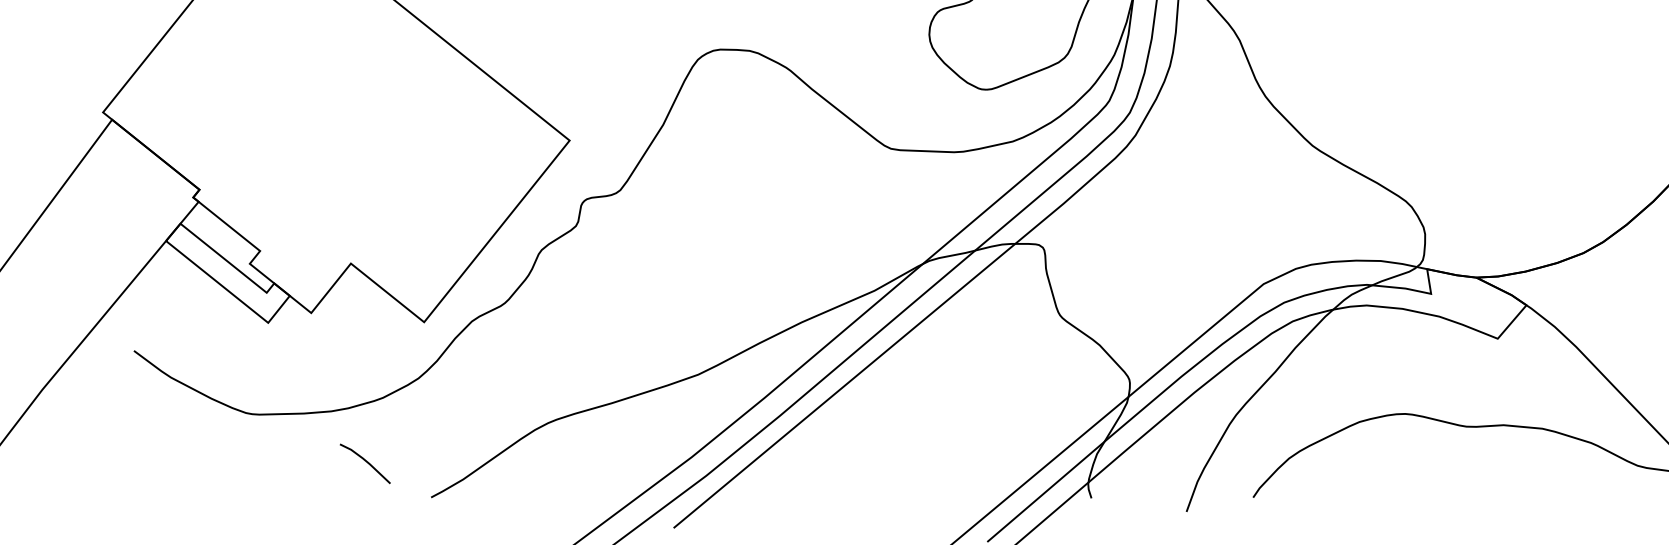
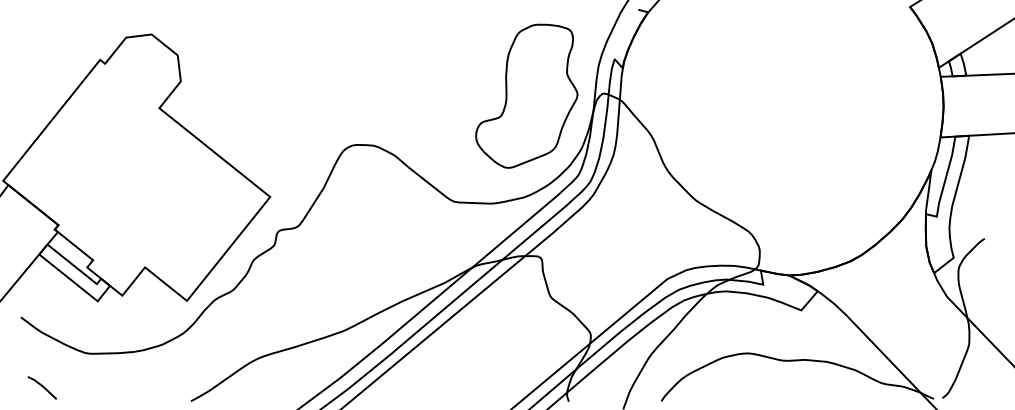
line: (363, 461) -> (41, 386), moved

